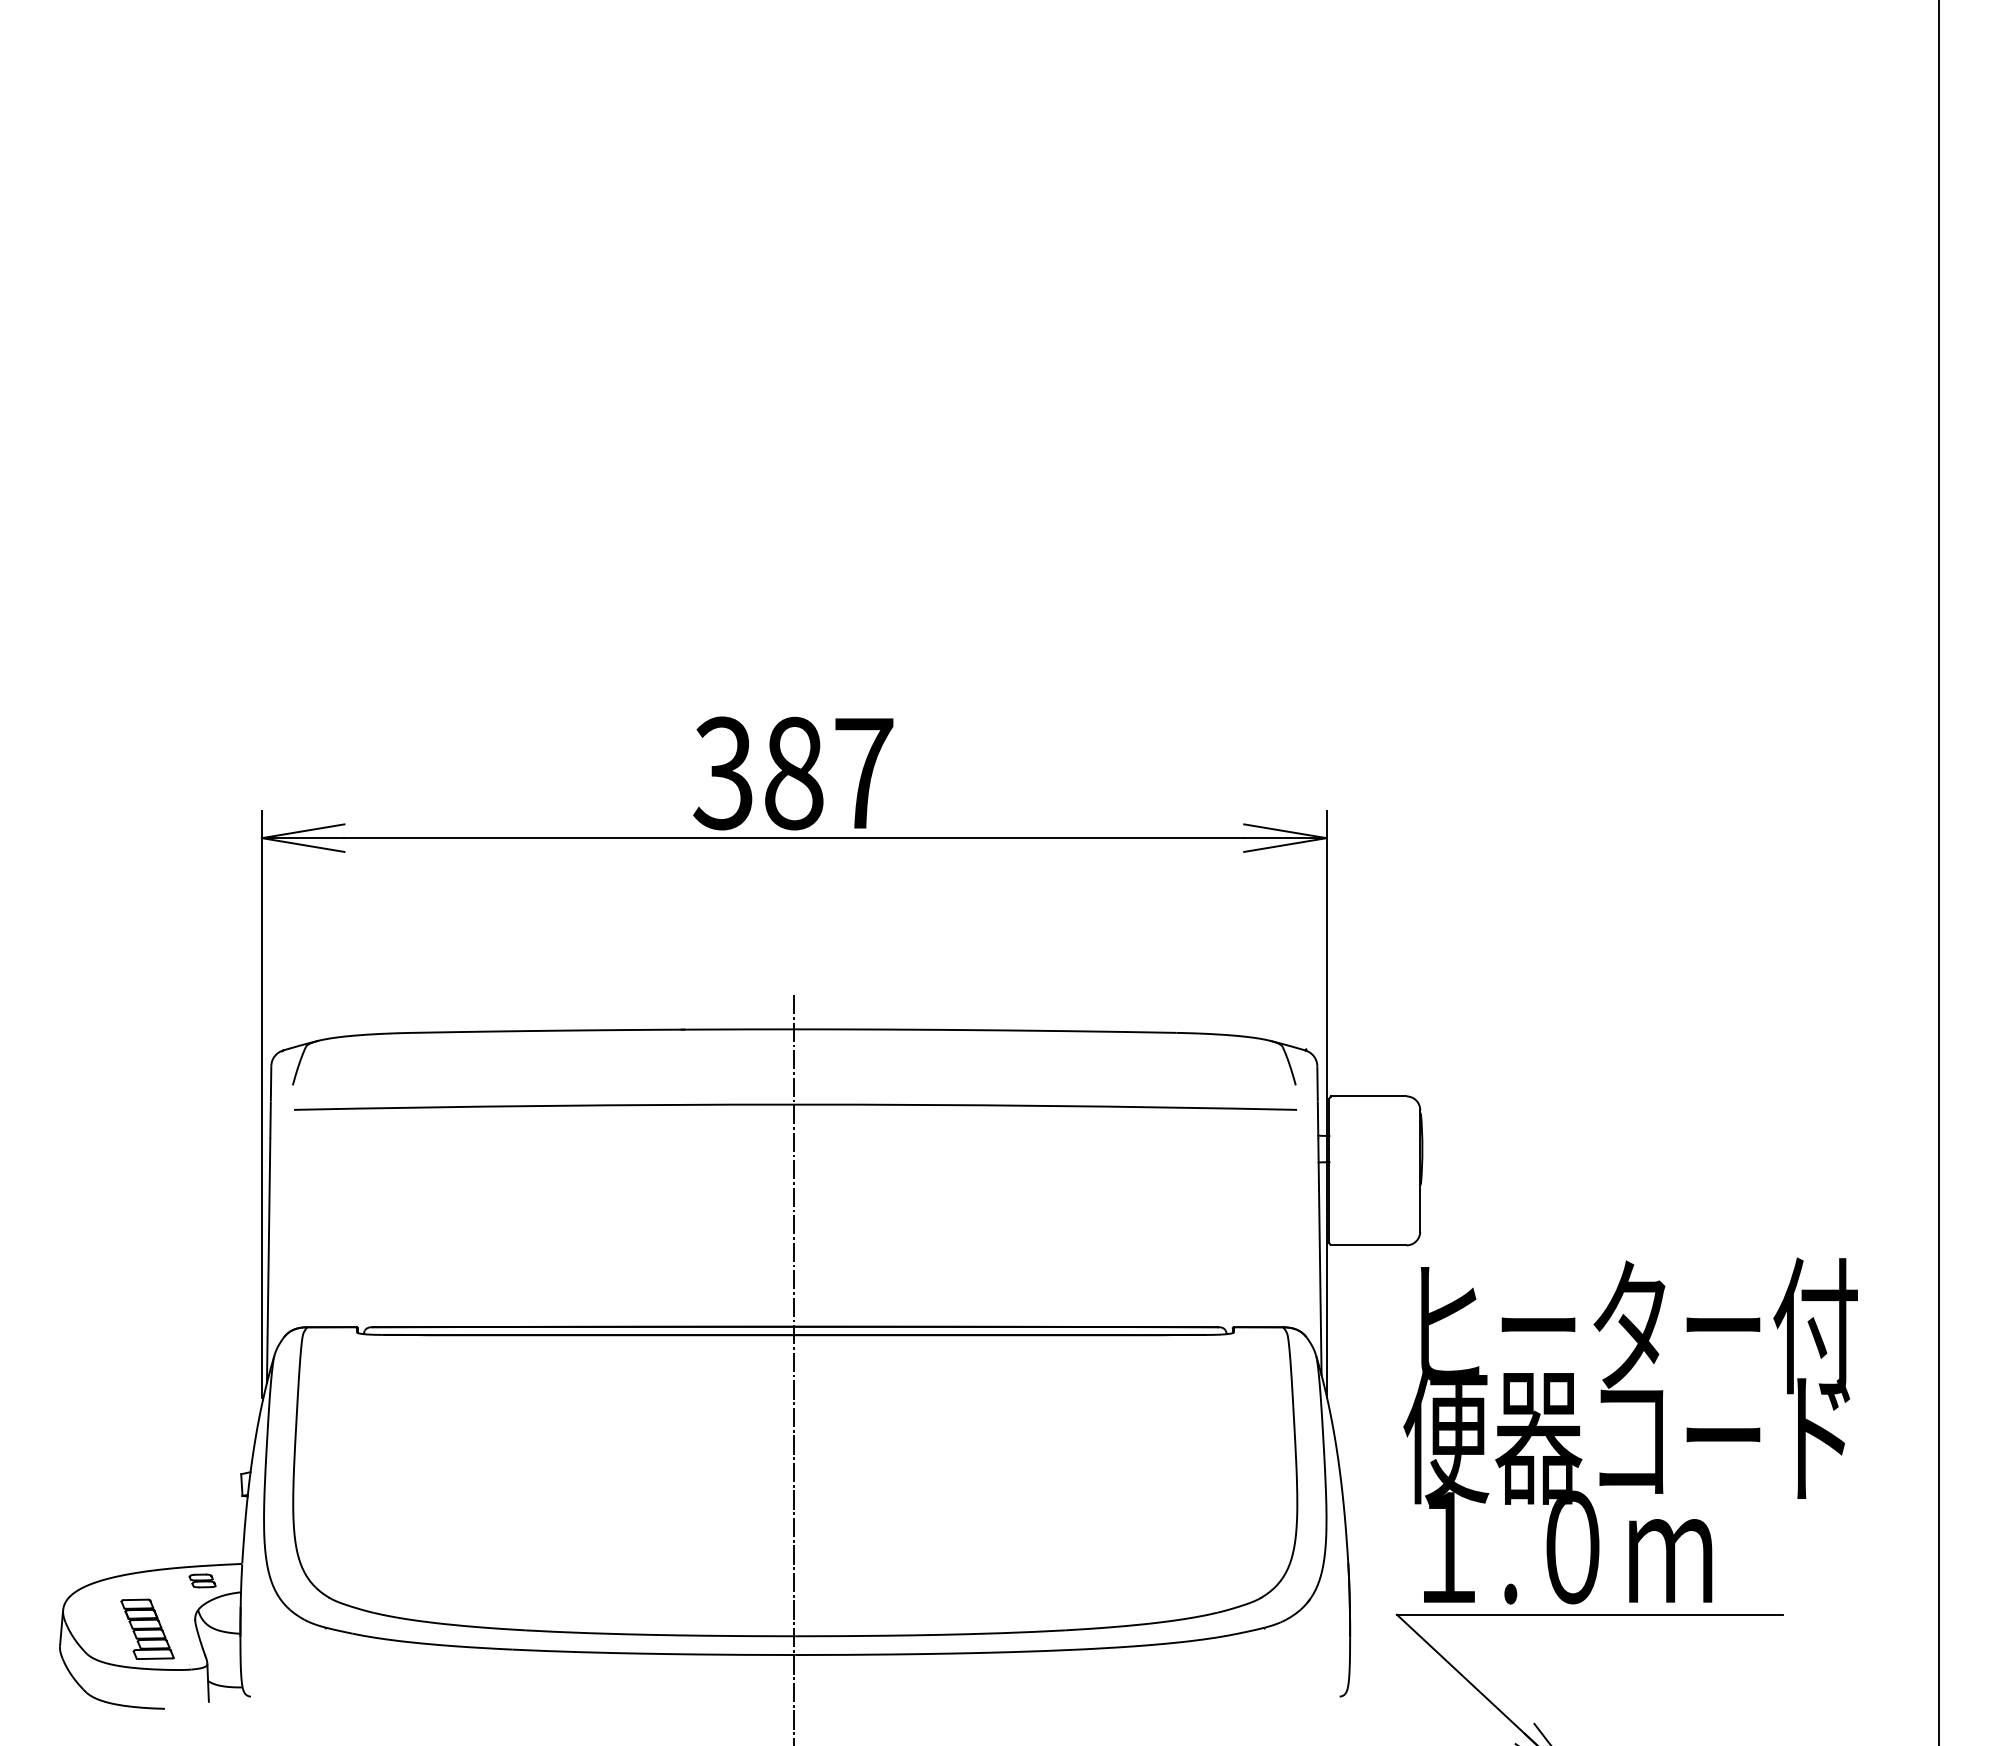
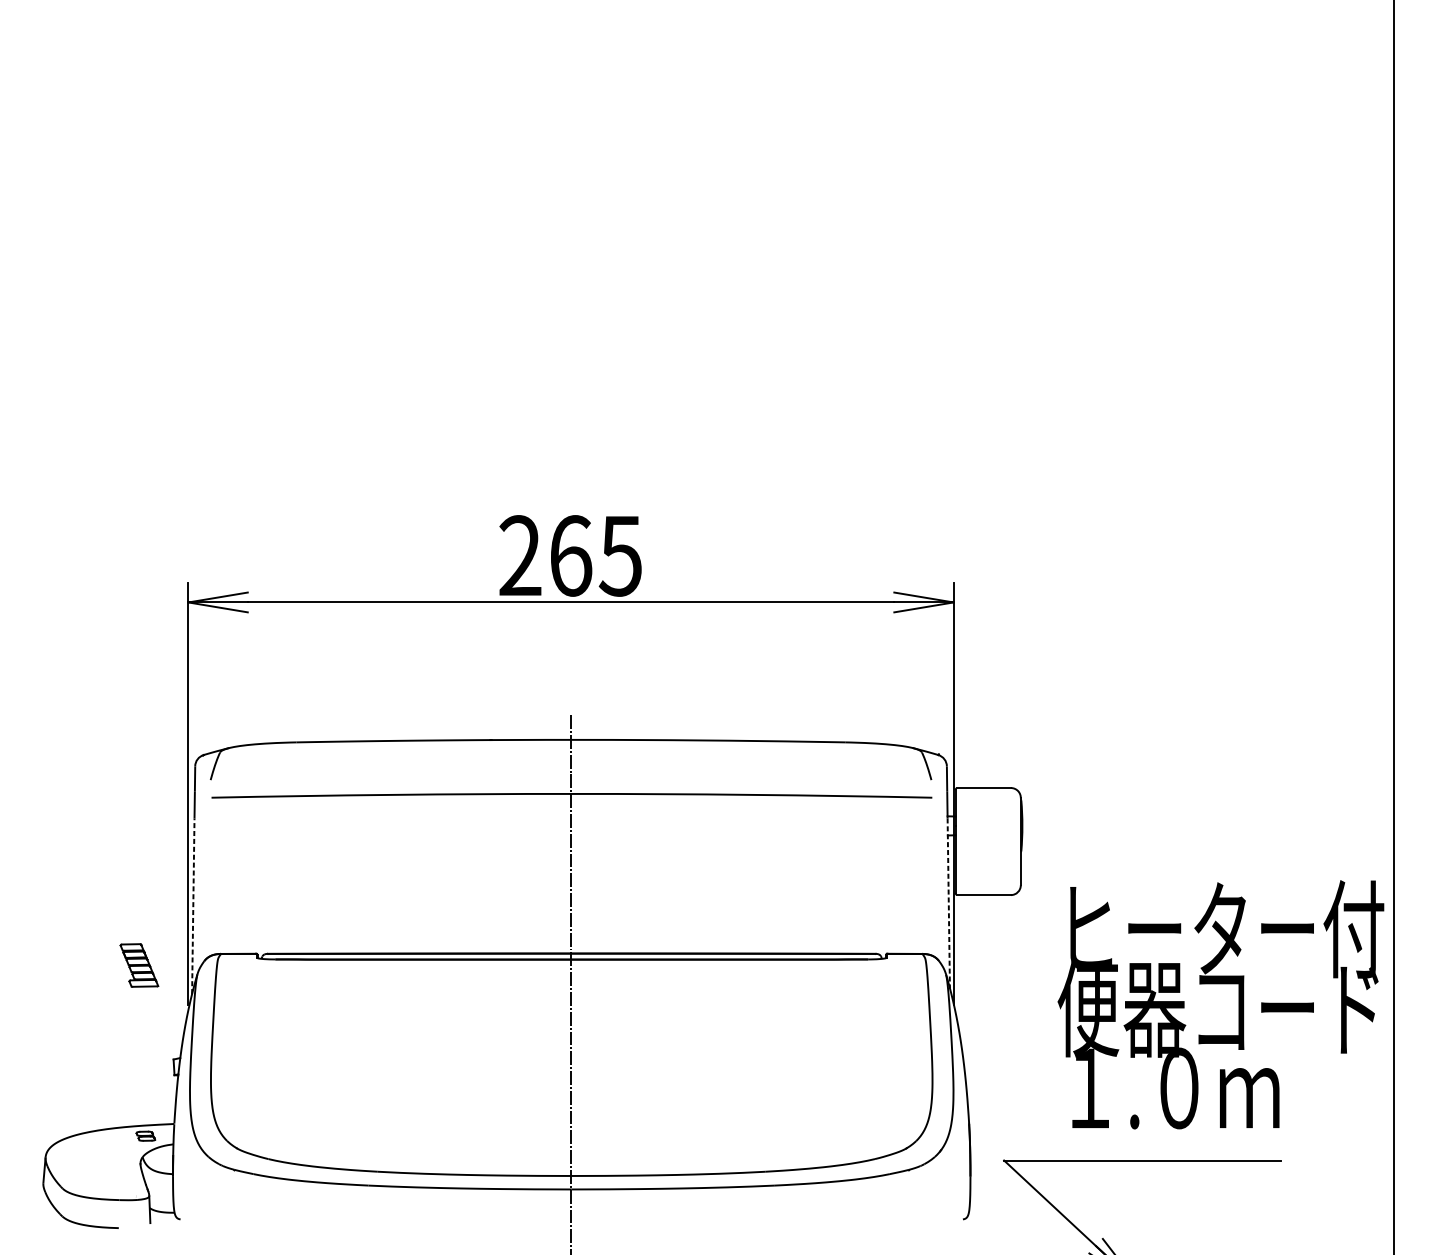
text: (793, 773) -> (570, 555), 387 -> 265
line: (1319, 1257) -> (948, 903), solid -> dashed
line: (268, 1260) -> (193, 905), solid -> dashed
text: (1630, 1430) -> (1220, 1004), moved
part: (147, 1628) -> (139, 964), moved

